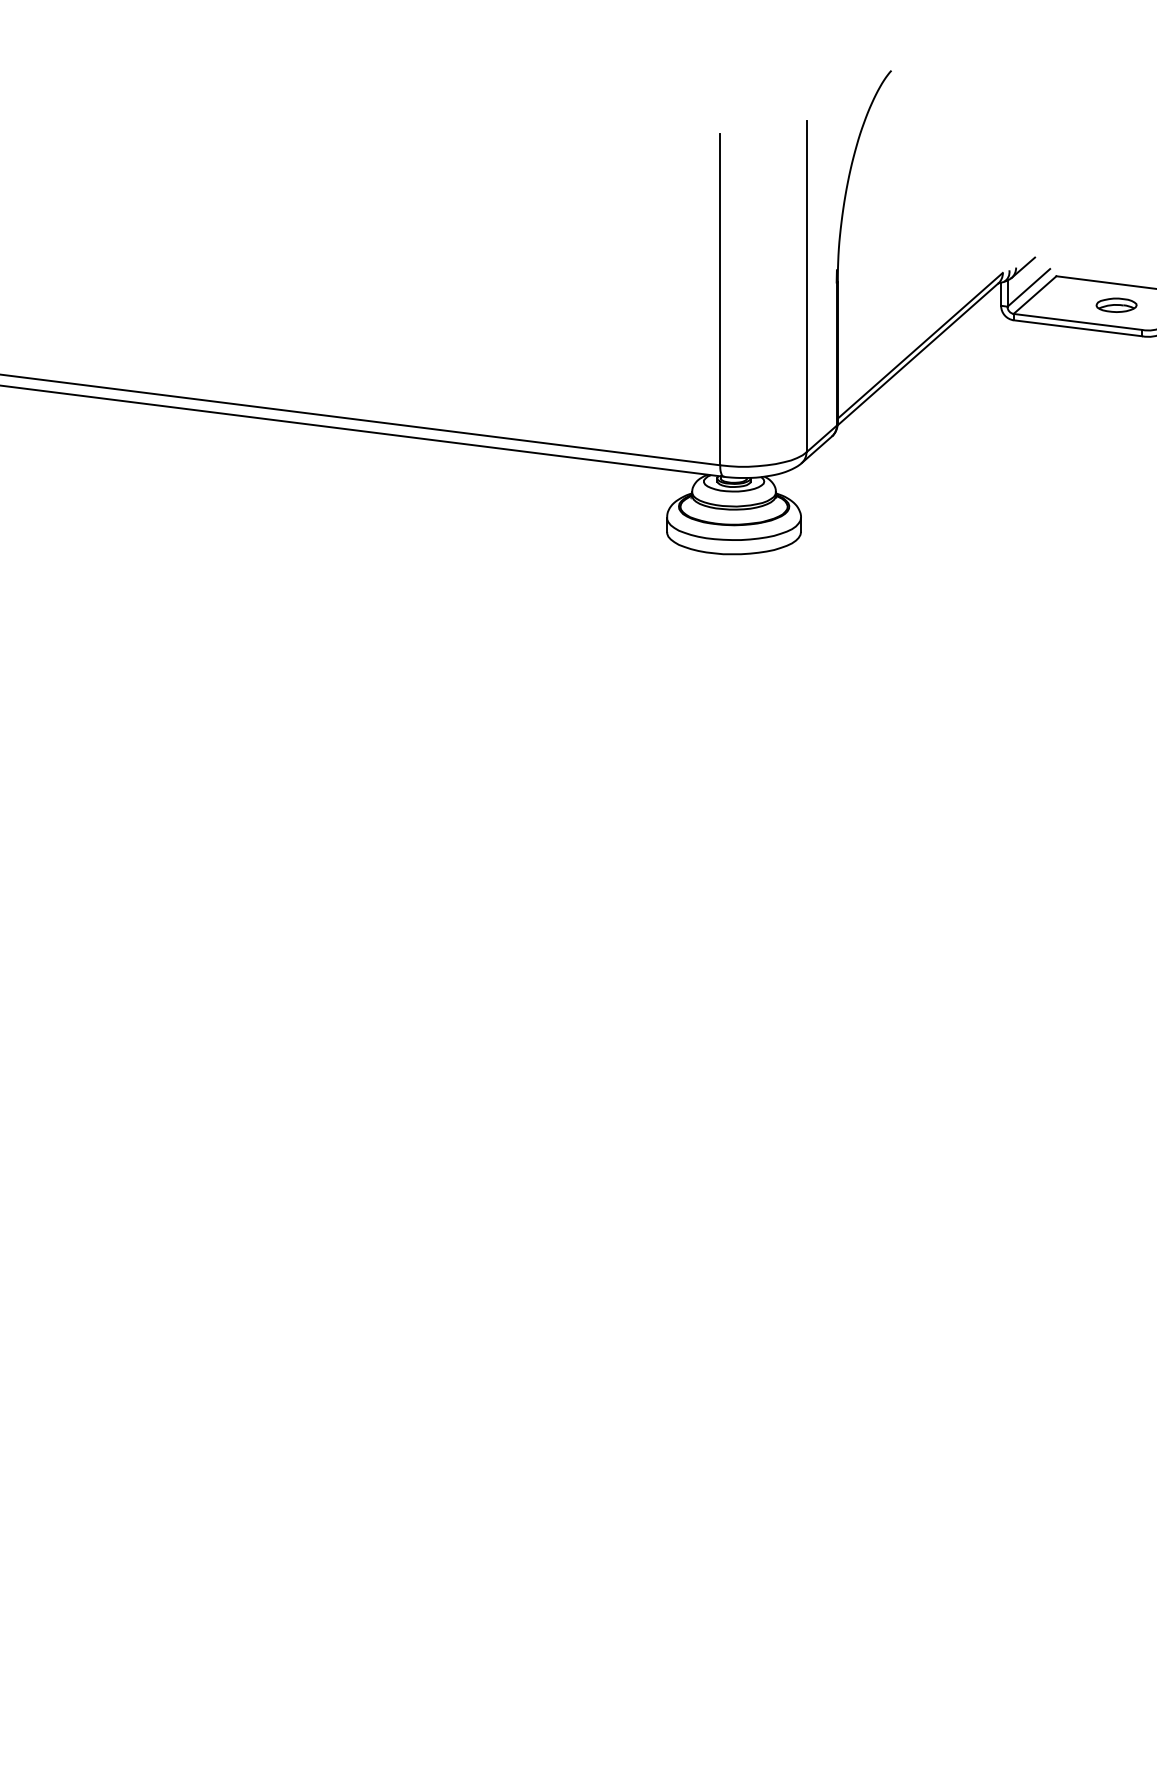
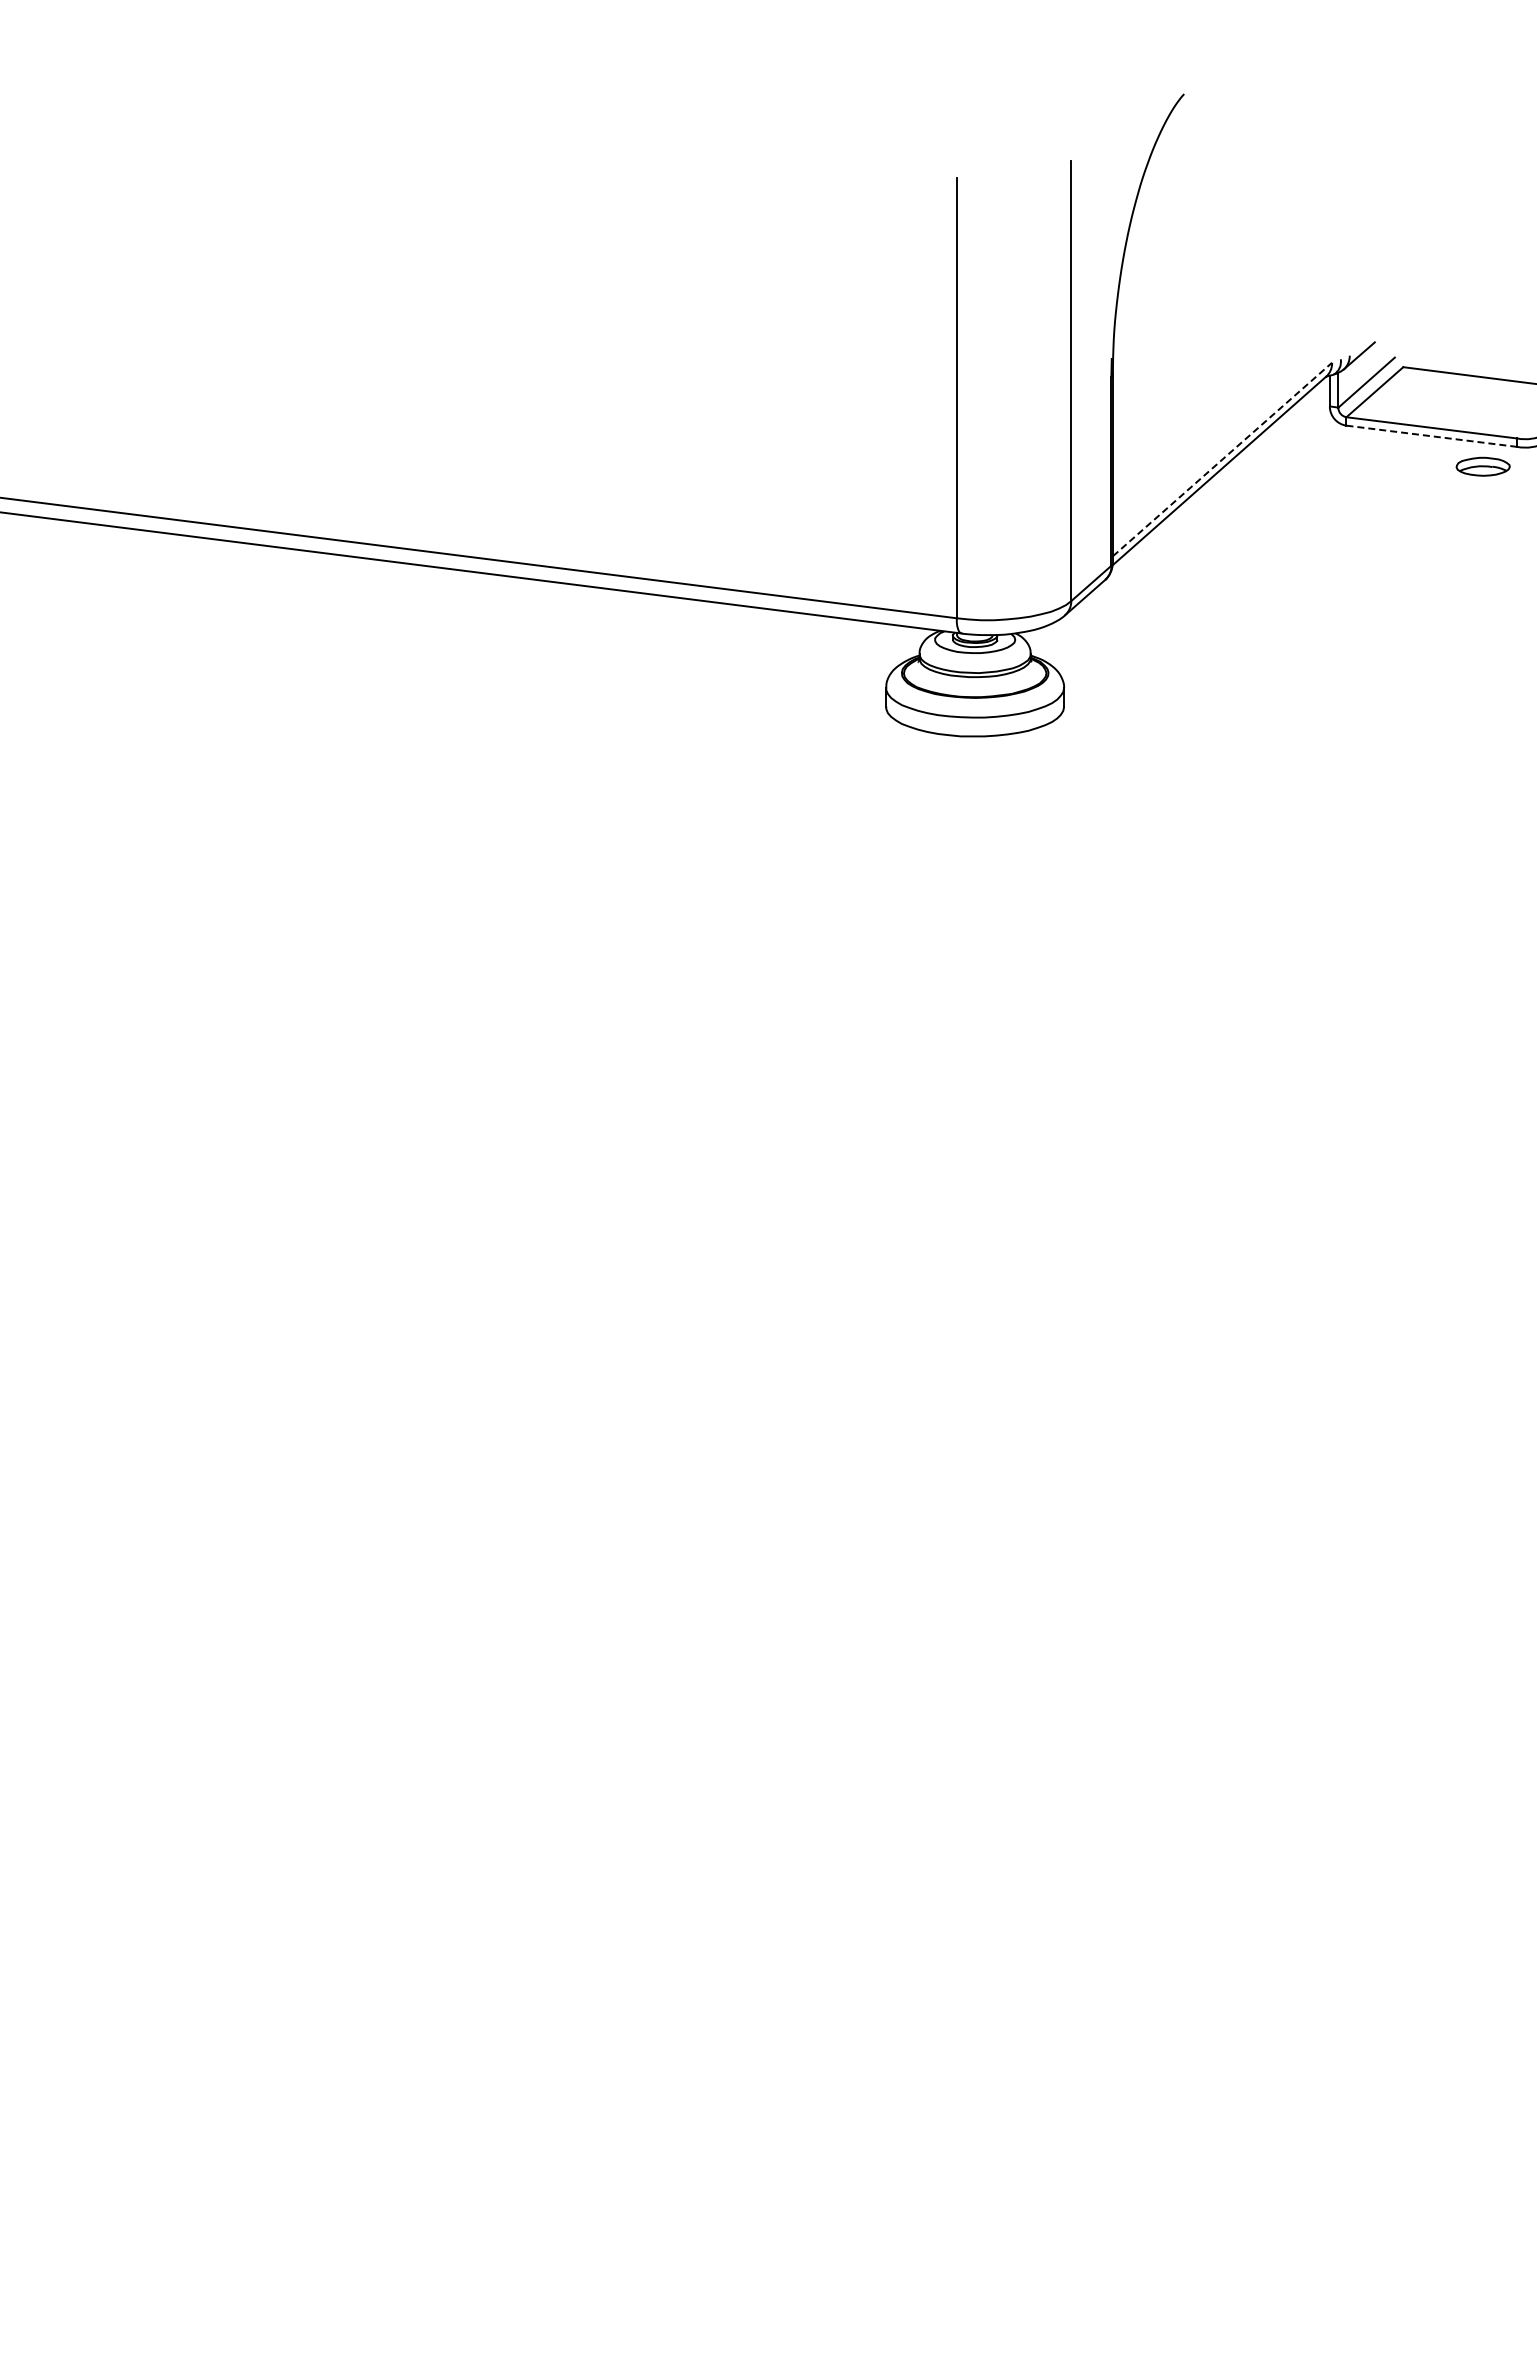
part: (1116, 305) -> (1482, 466), moved
line: (1077, 328) -> (1431, 436), solid -> dashed
line: (920, 345) -> (1222, 459), solid -> dashed

